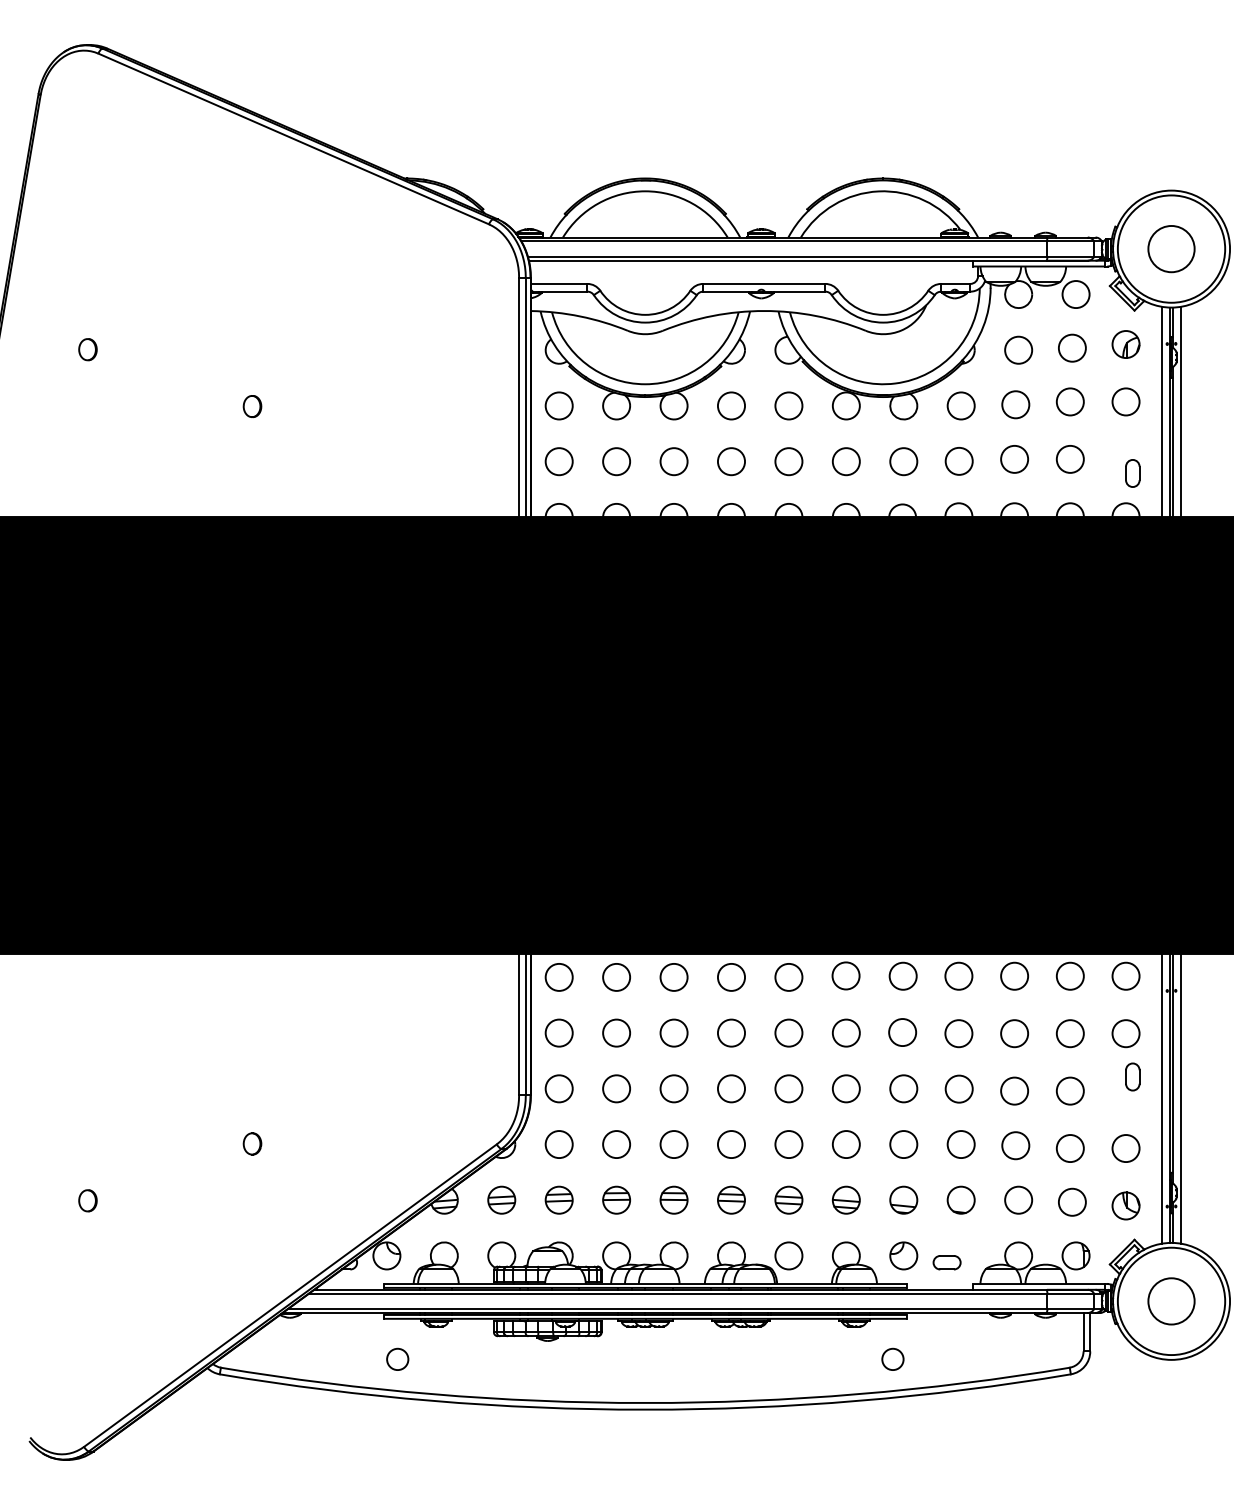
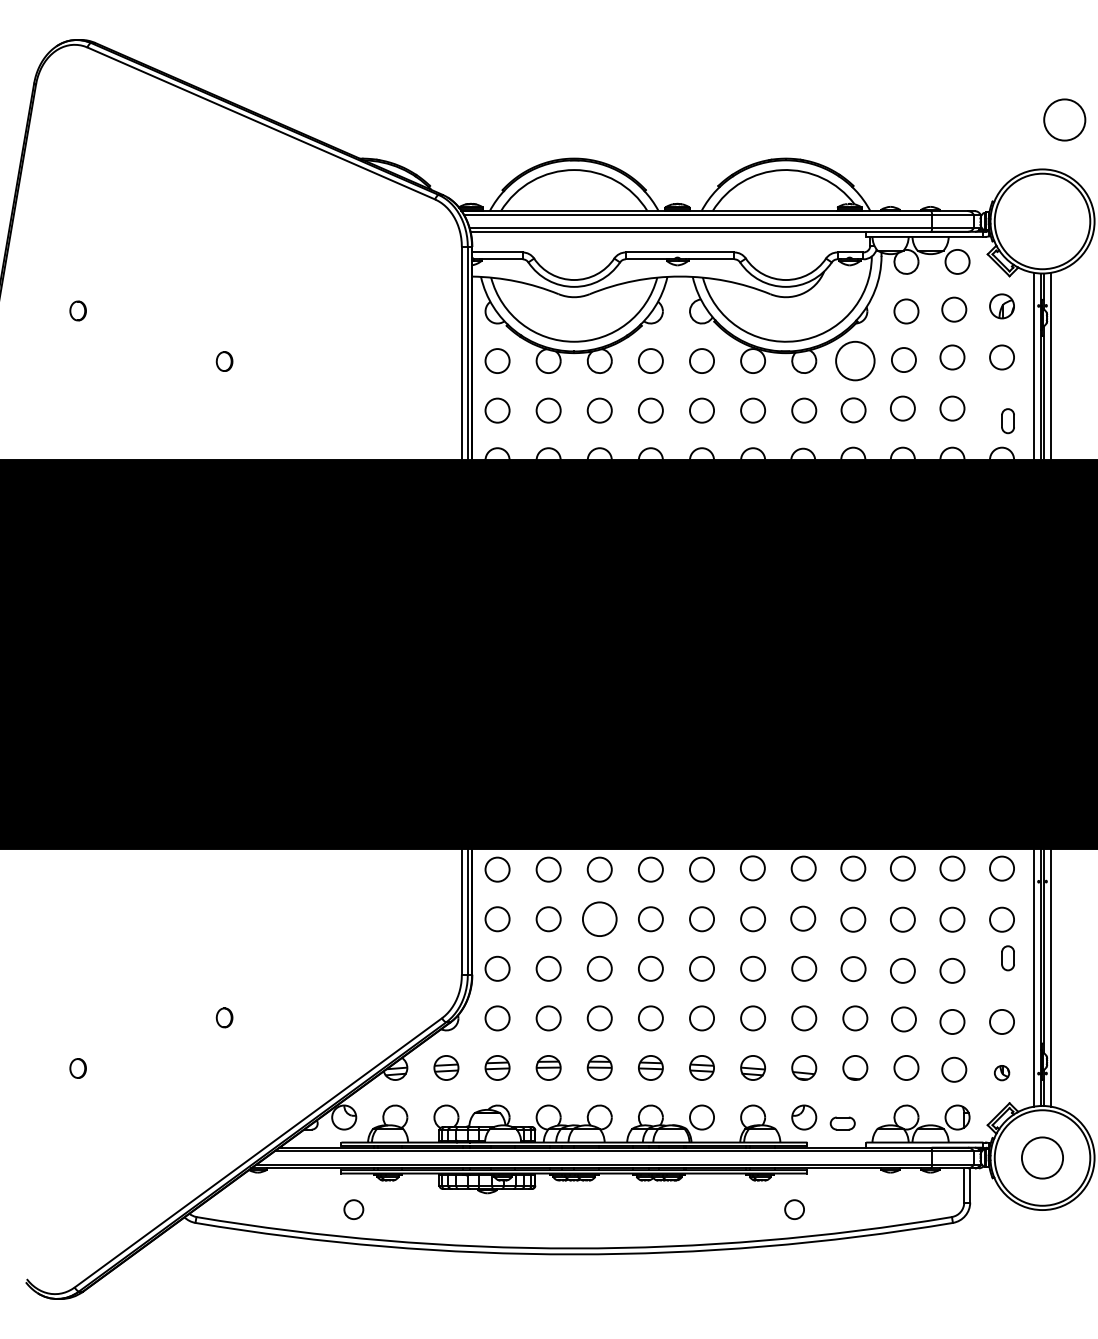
circle: (1171, 249) -> (1064, 120), moved
circle: (960, 405) -> (854, 360), size x1.6
circle: (673, 1032) -> (599, 918), size x1.4
part: (1125, 1205) -> (1001, 1072), size x0.6

